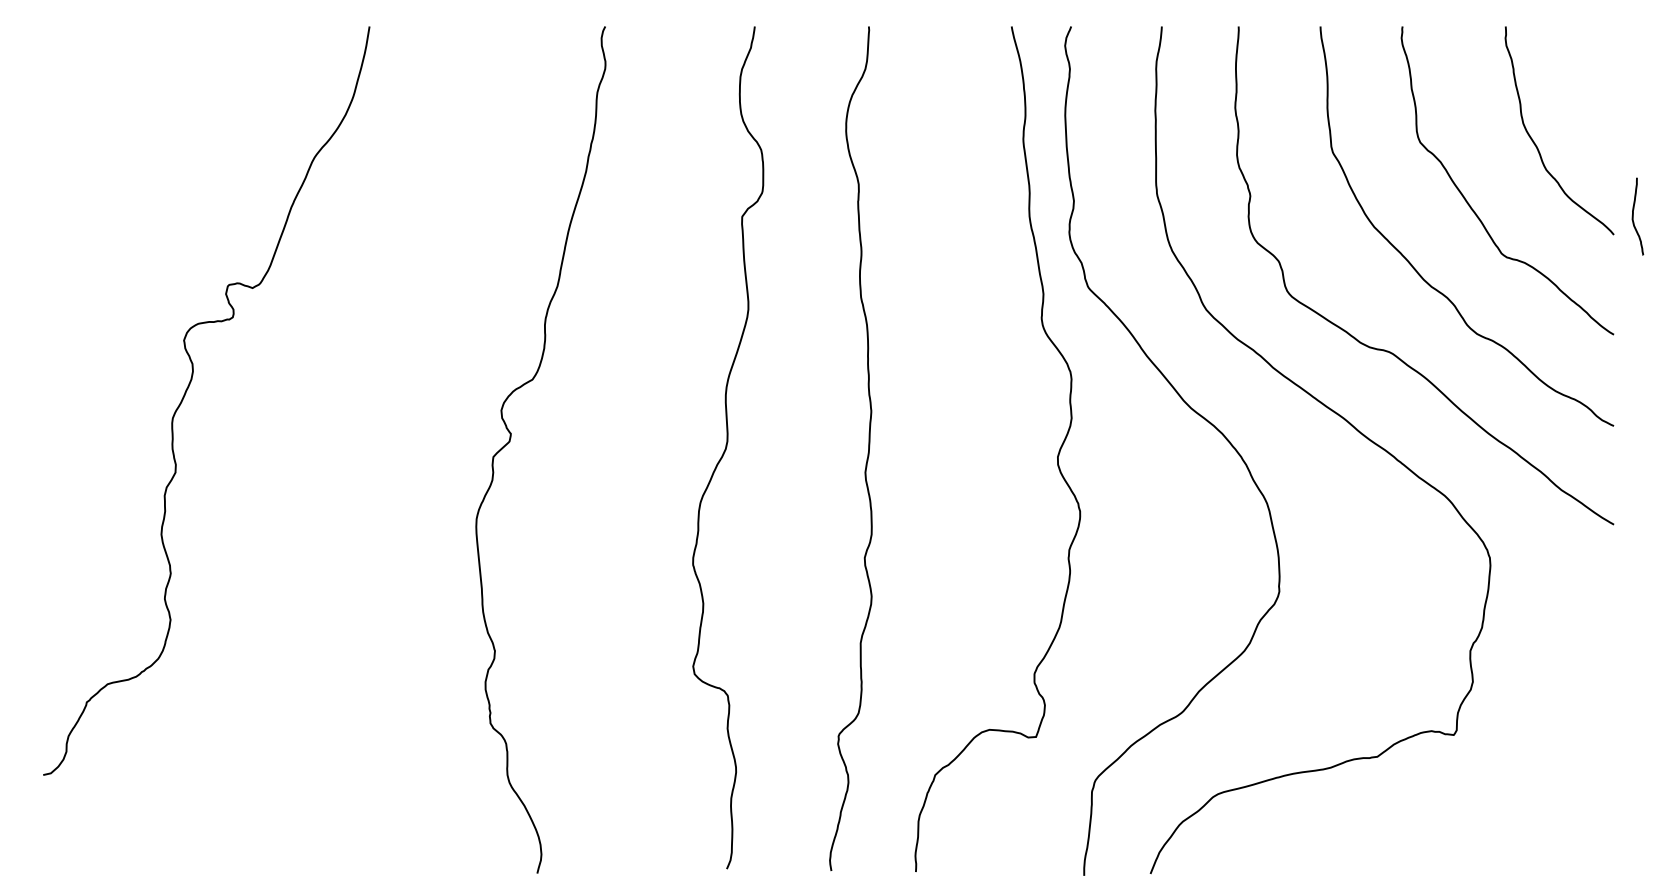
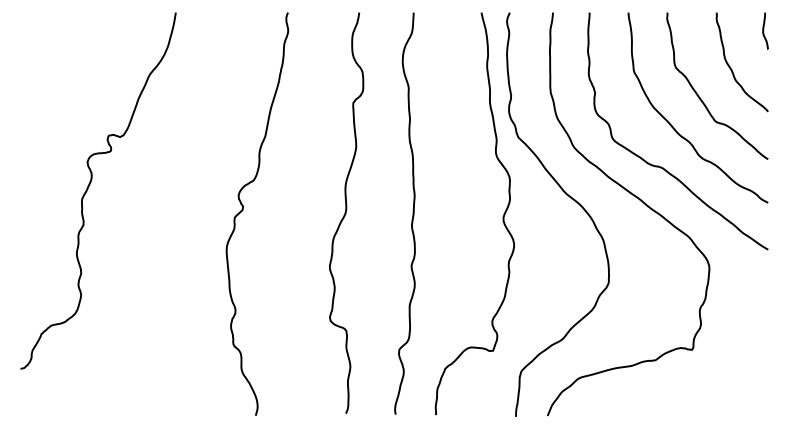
curve: (1635, 215) -> (764, 30), moved

